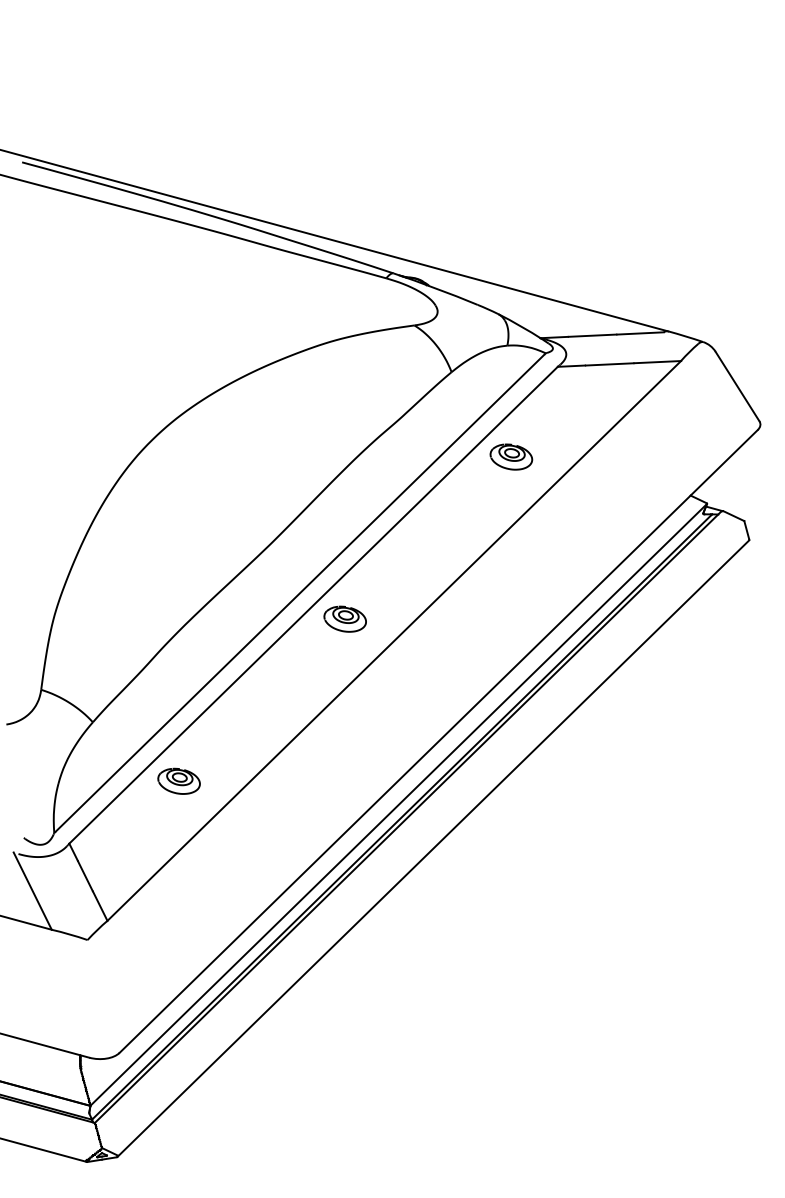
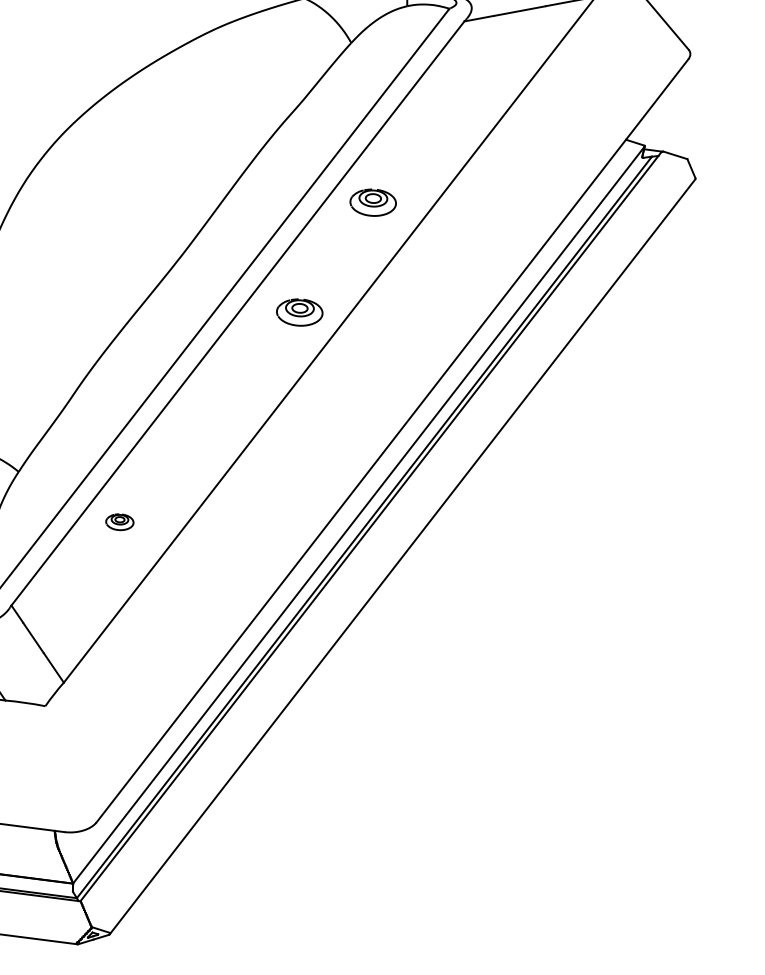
part: (511, 456) -> (373, 202), moved
part: (344, 618) -> (298, 311), moved
part: (178, 780) -> (119, 521), size x0.6

